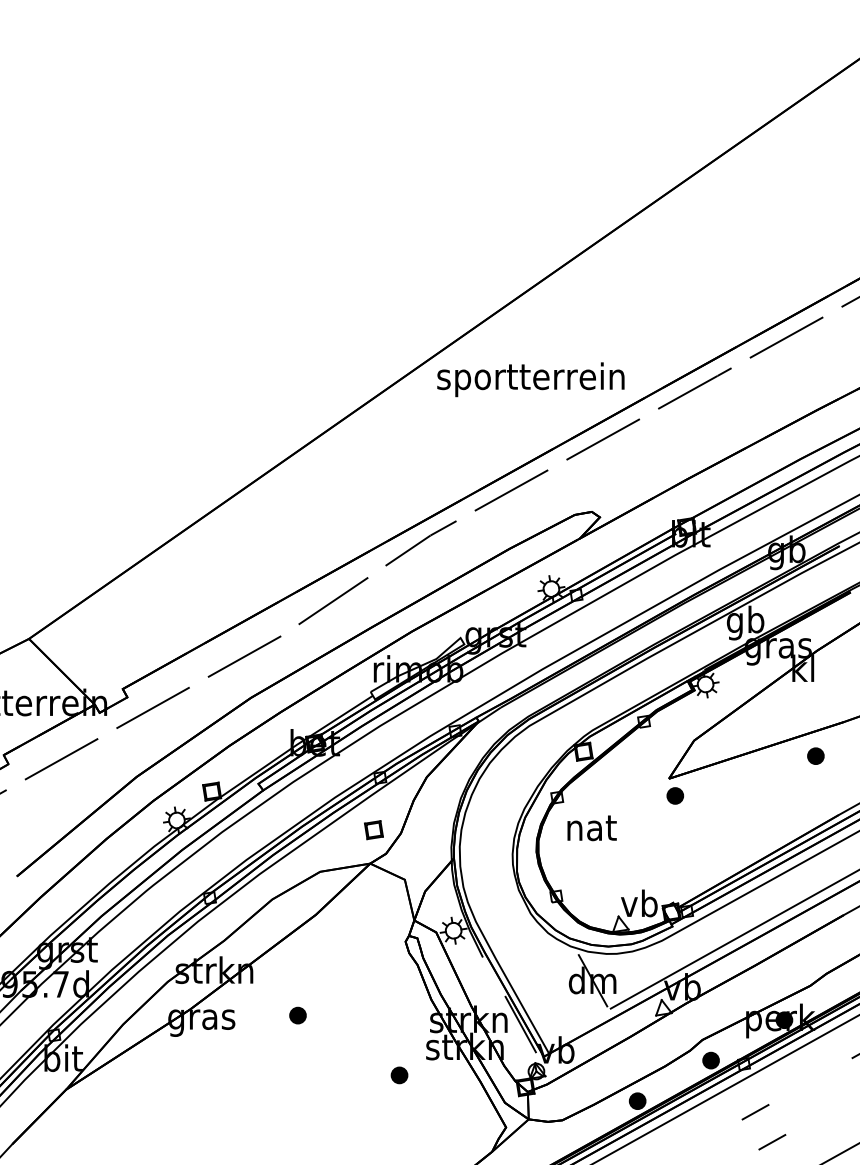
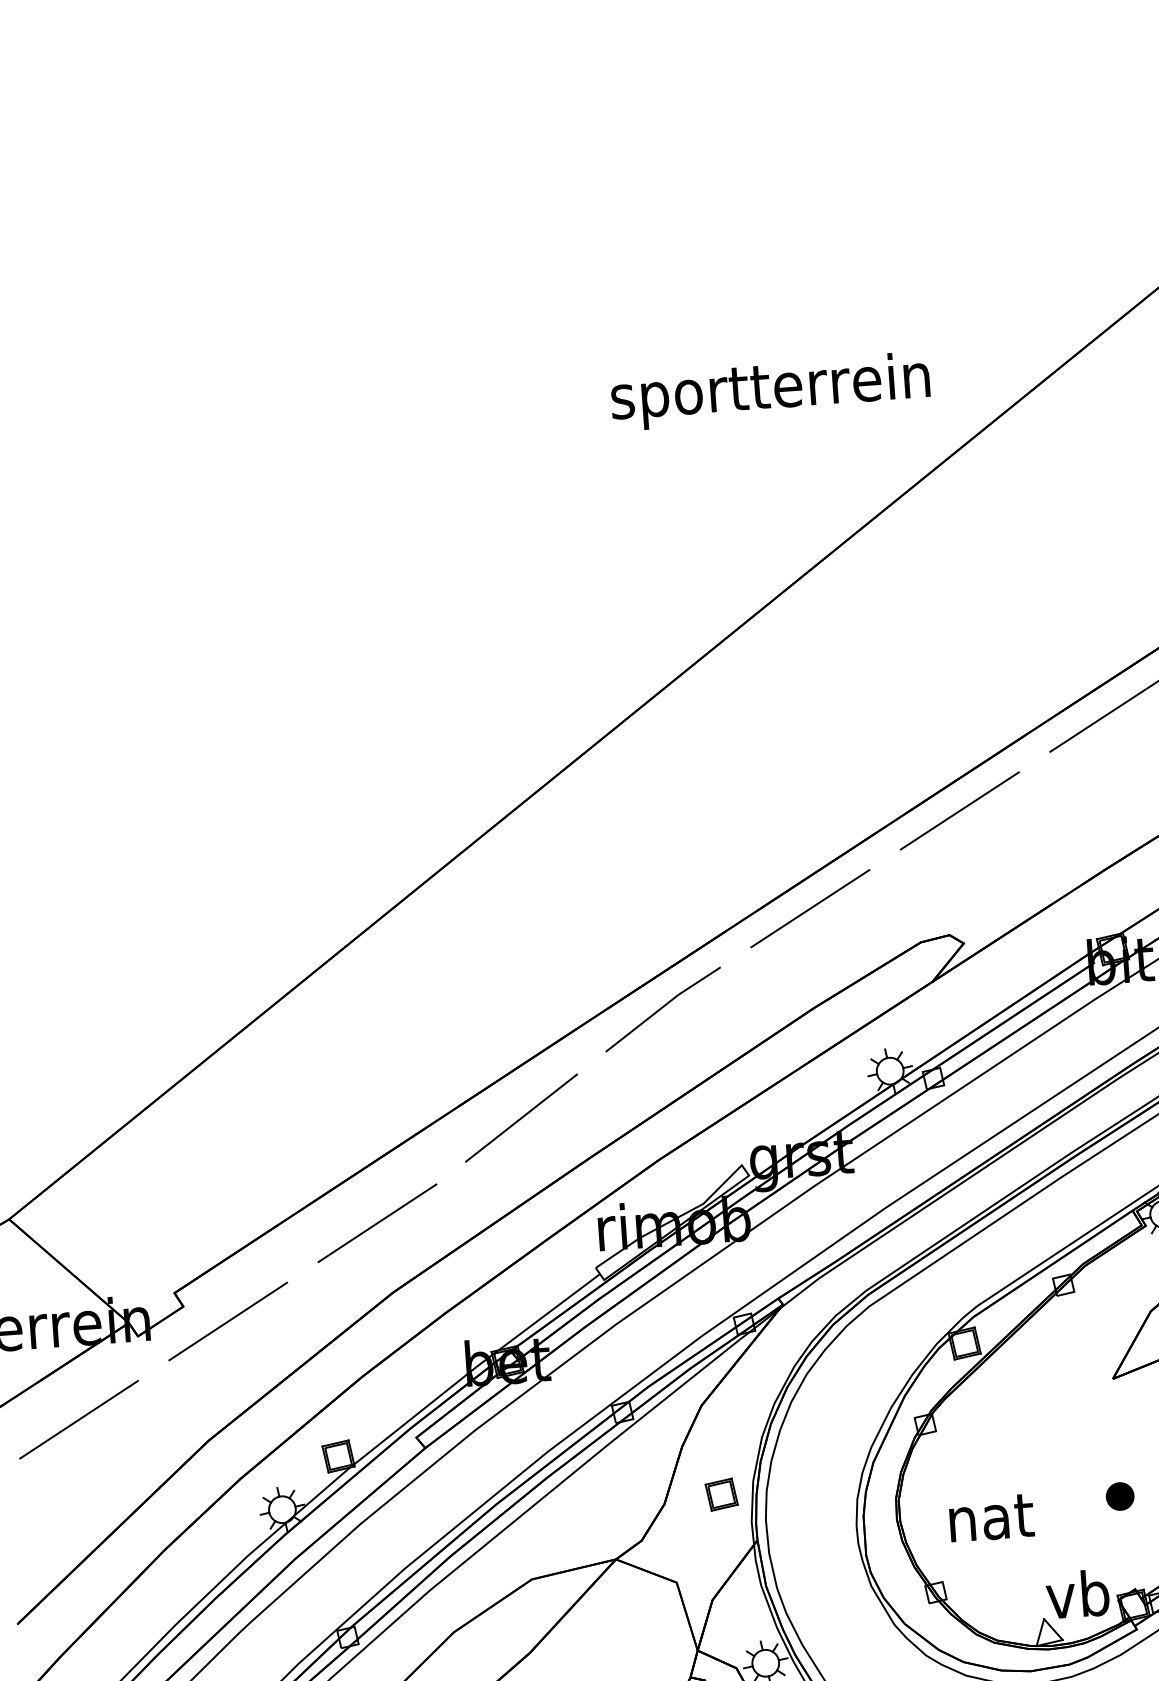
text: (530, 379) -> (769, 390), moved
part: (675, 795) -> (1120, 1495), moved
text: (591, 828) -> (990, 1518), moved
part: (373, 830) -> (721, 1495), moved

